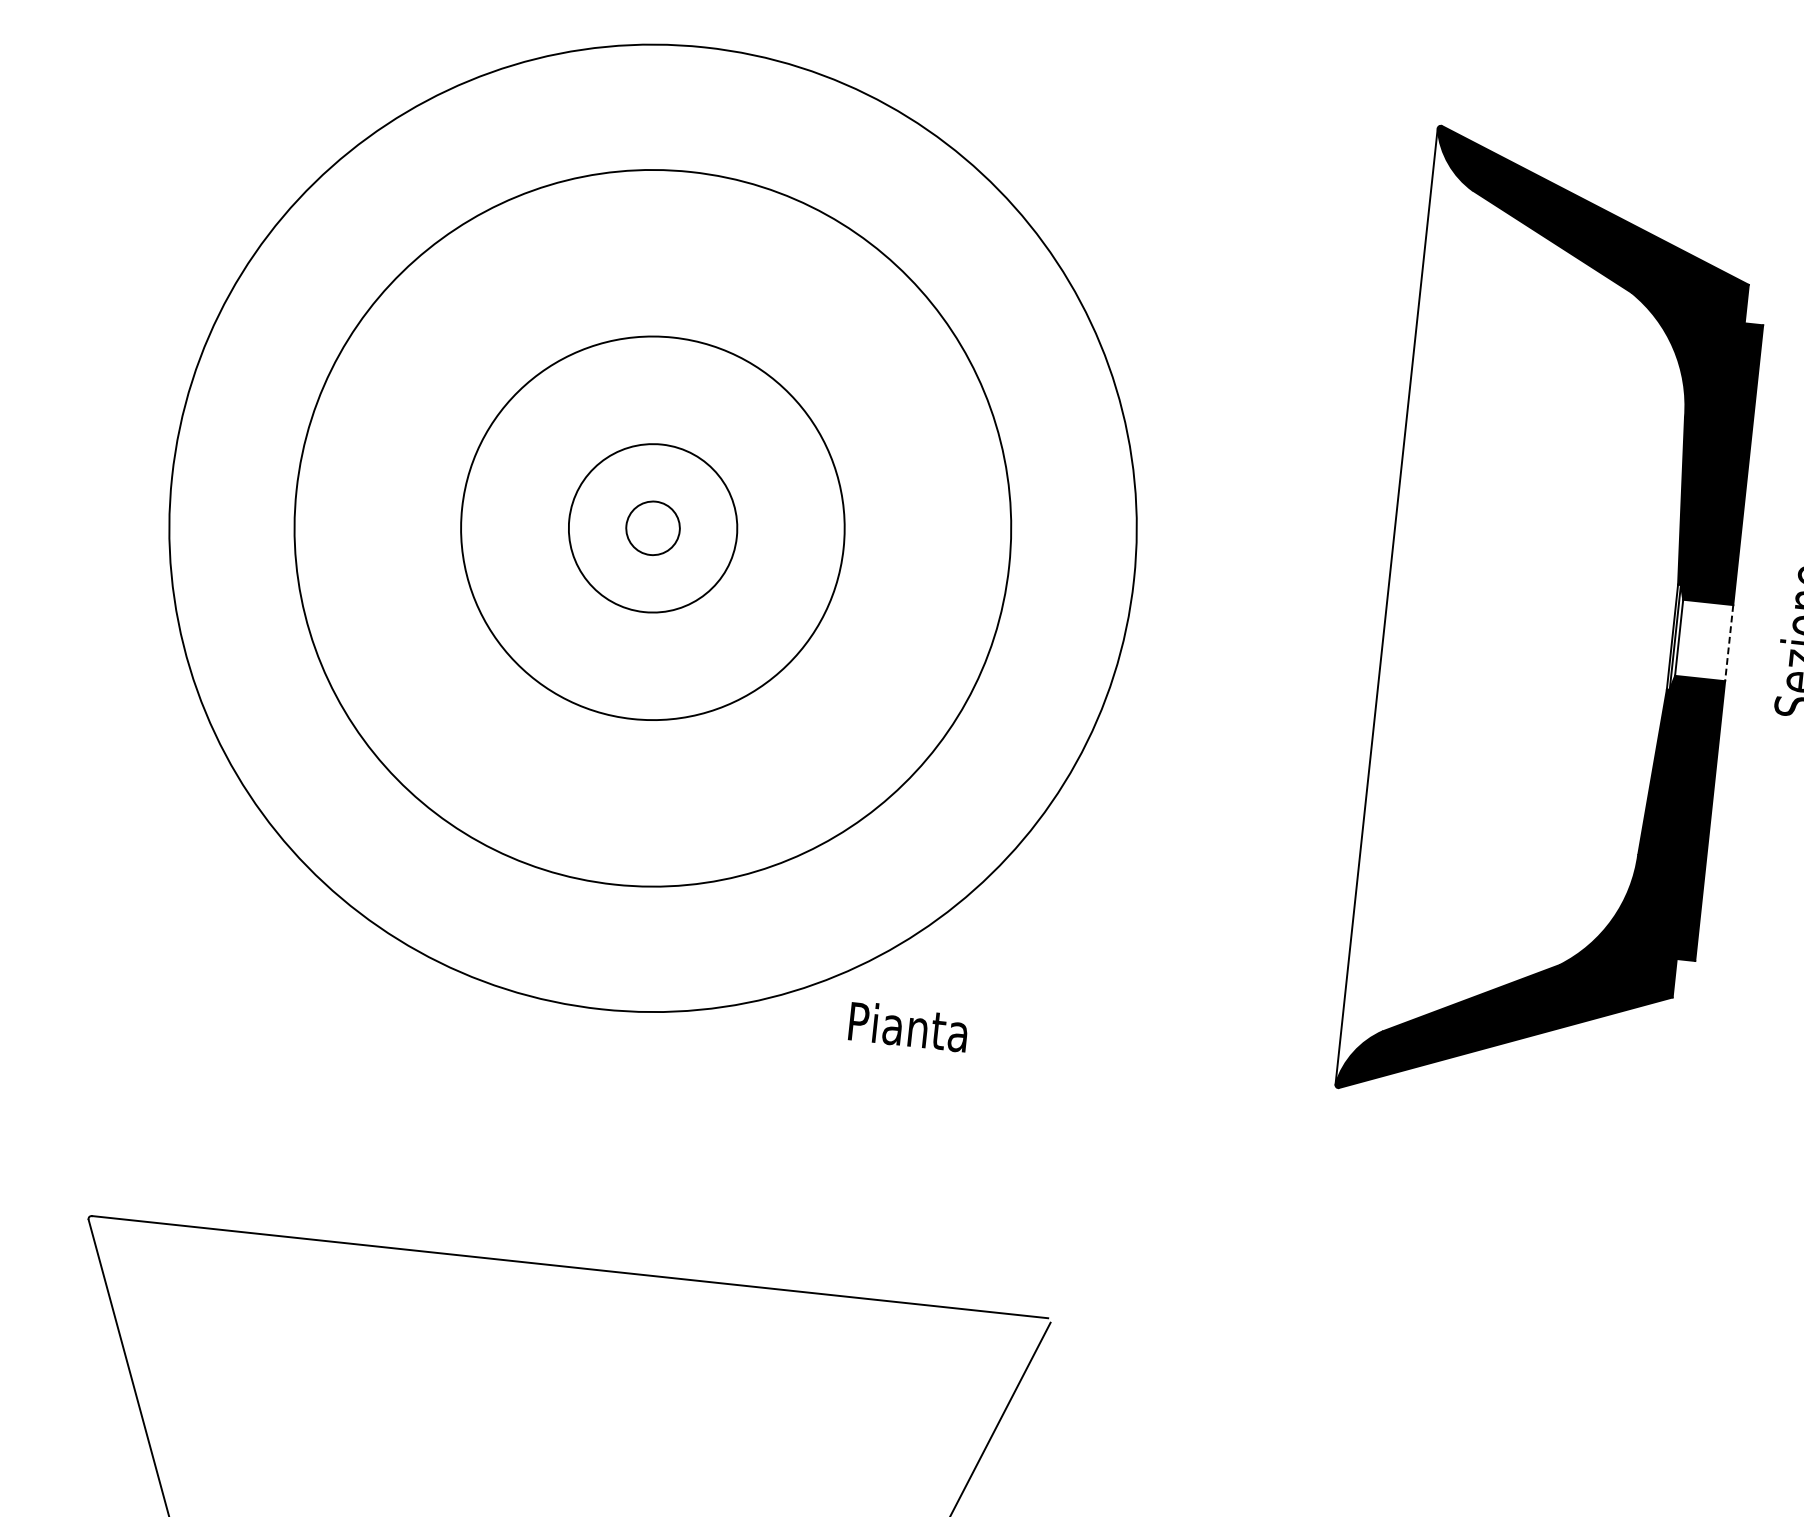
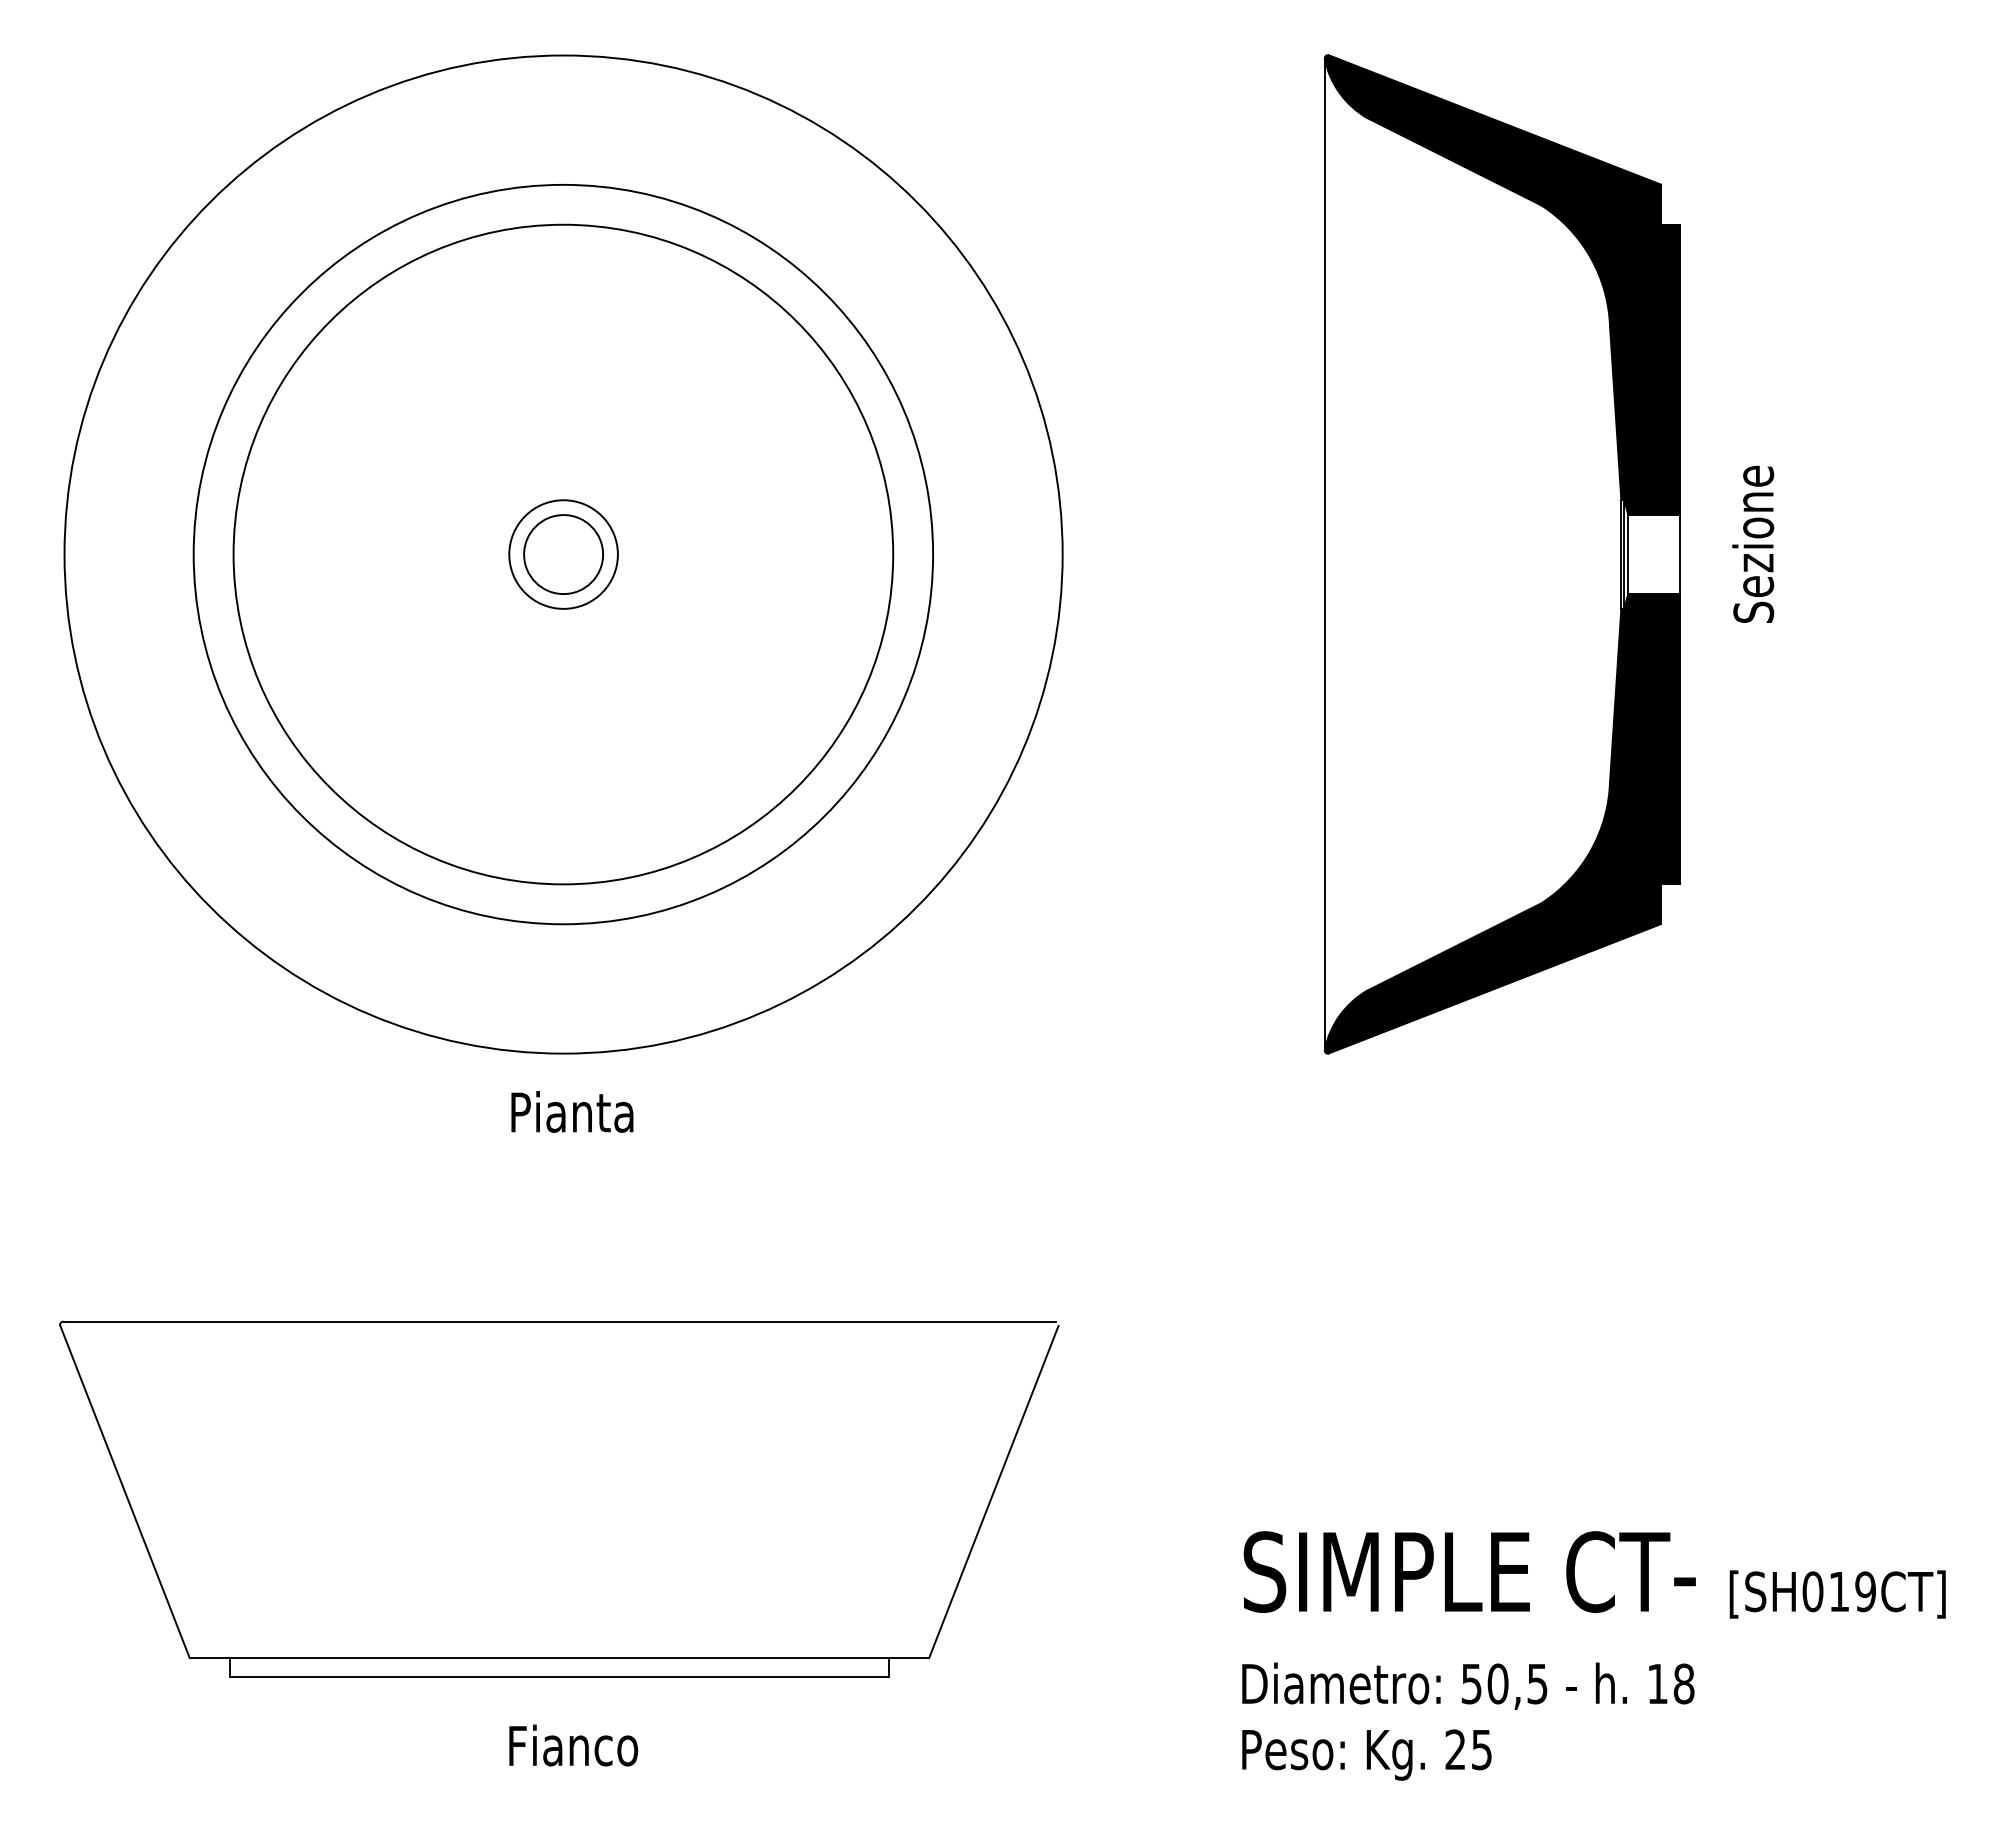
circle: (652, 528) -> (563, 554), size x0.62
circle: (652, 528) -> (563, 554), size x1.43
circle: (652, 528) -> (563, 554), size x1.67
line: (1729, 643) -> (1680, 554), dashed -> solid
text: (908, 1026) -> (572, 1111), moved

